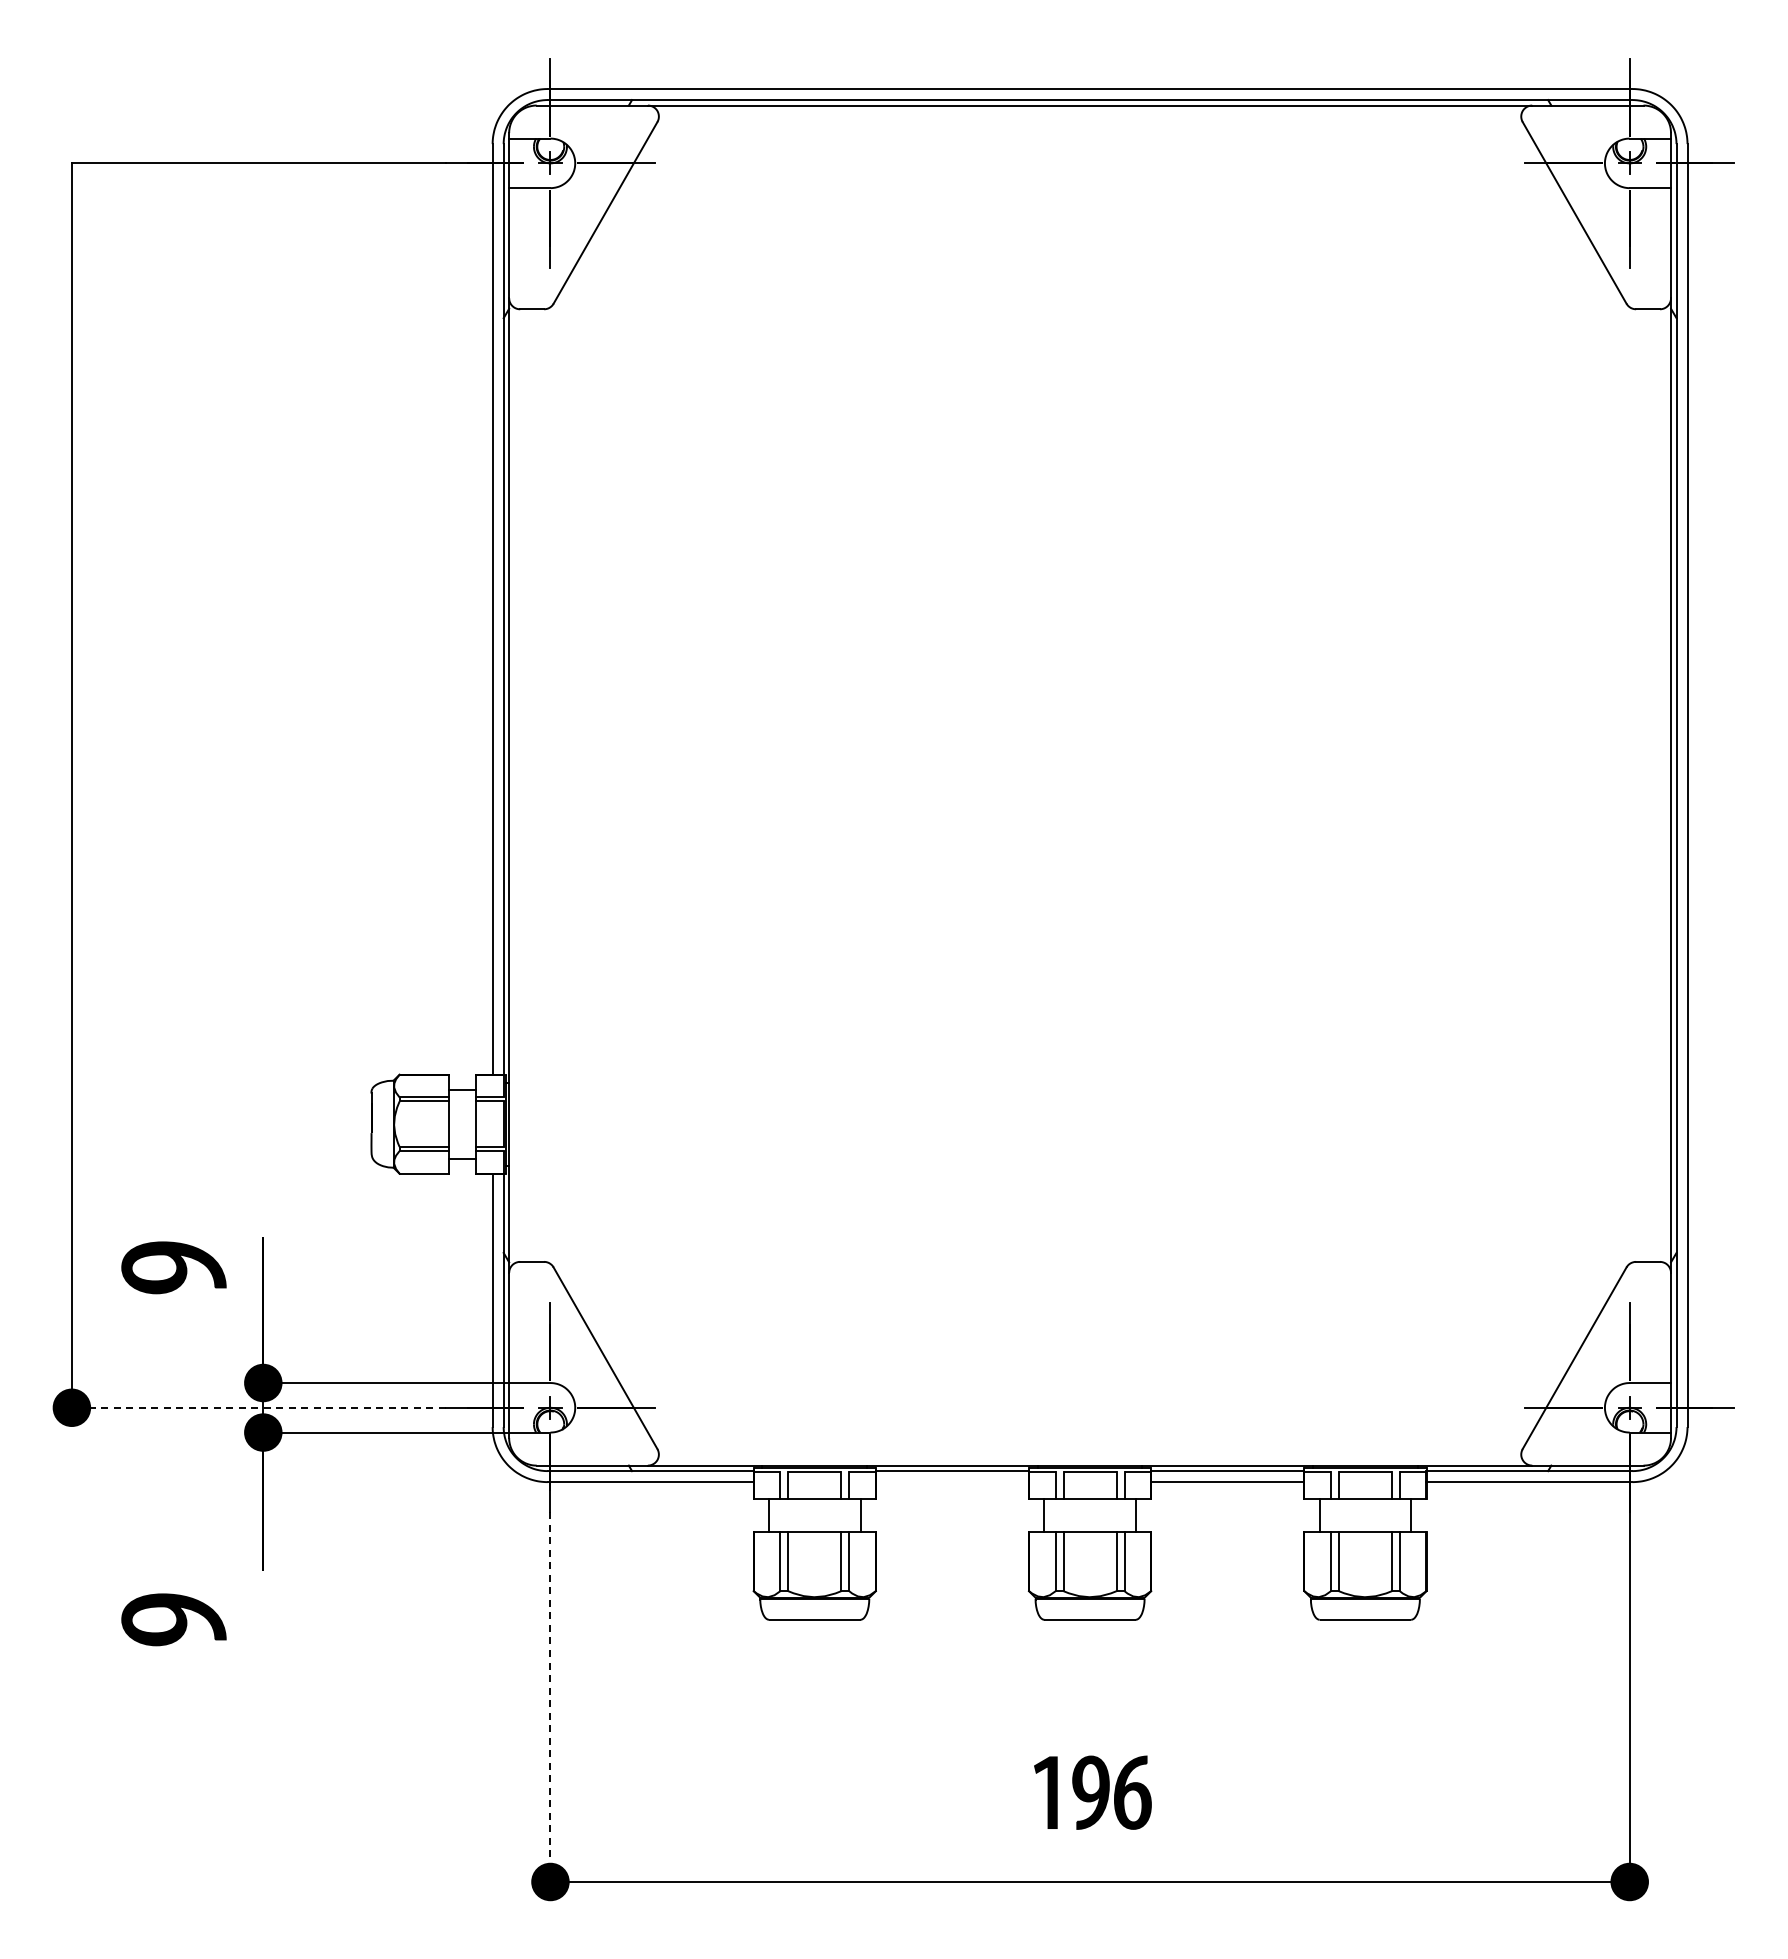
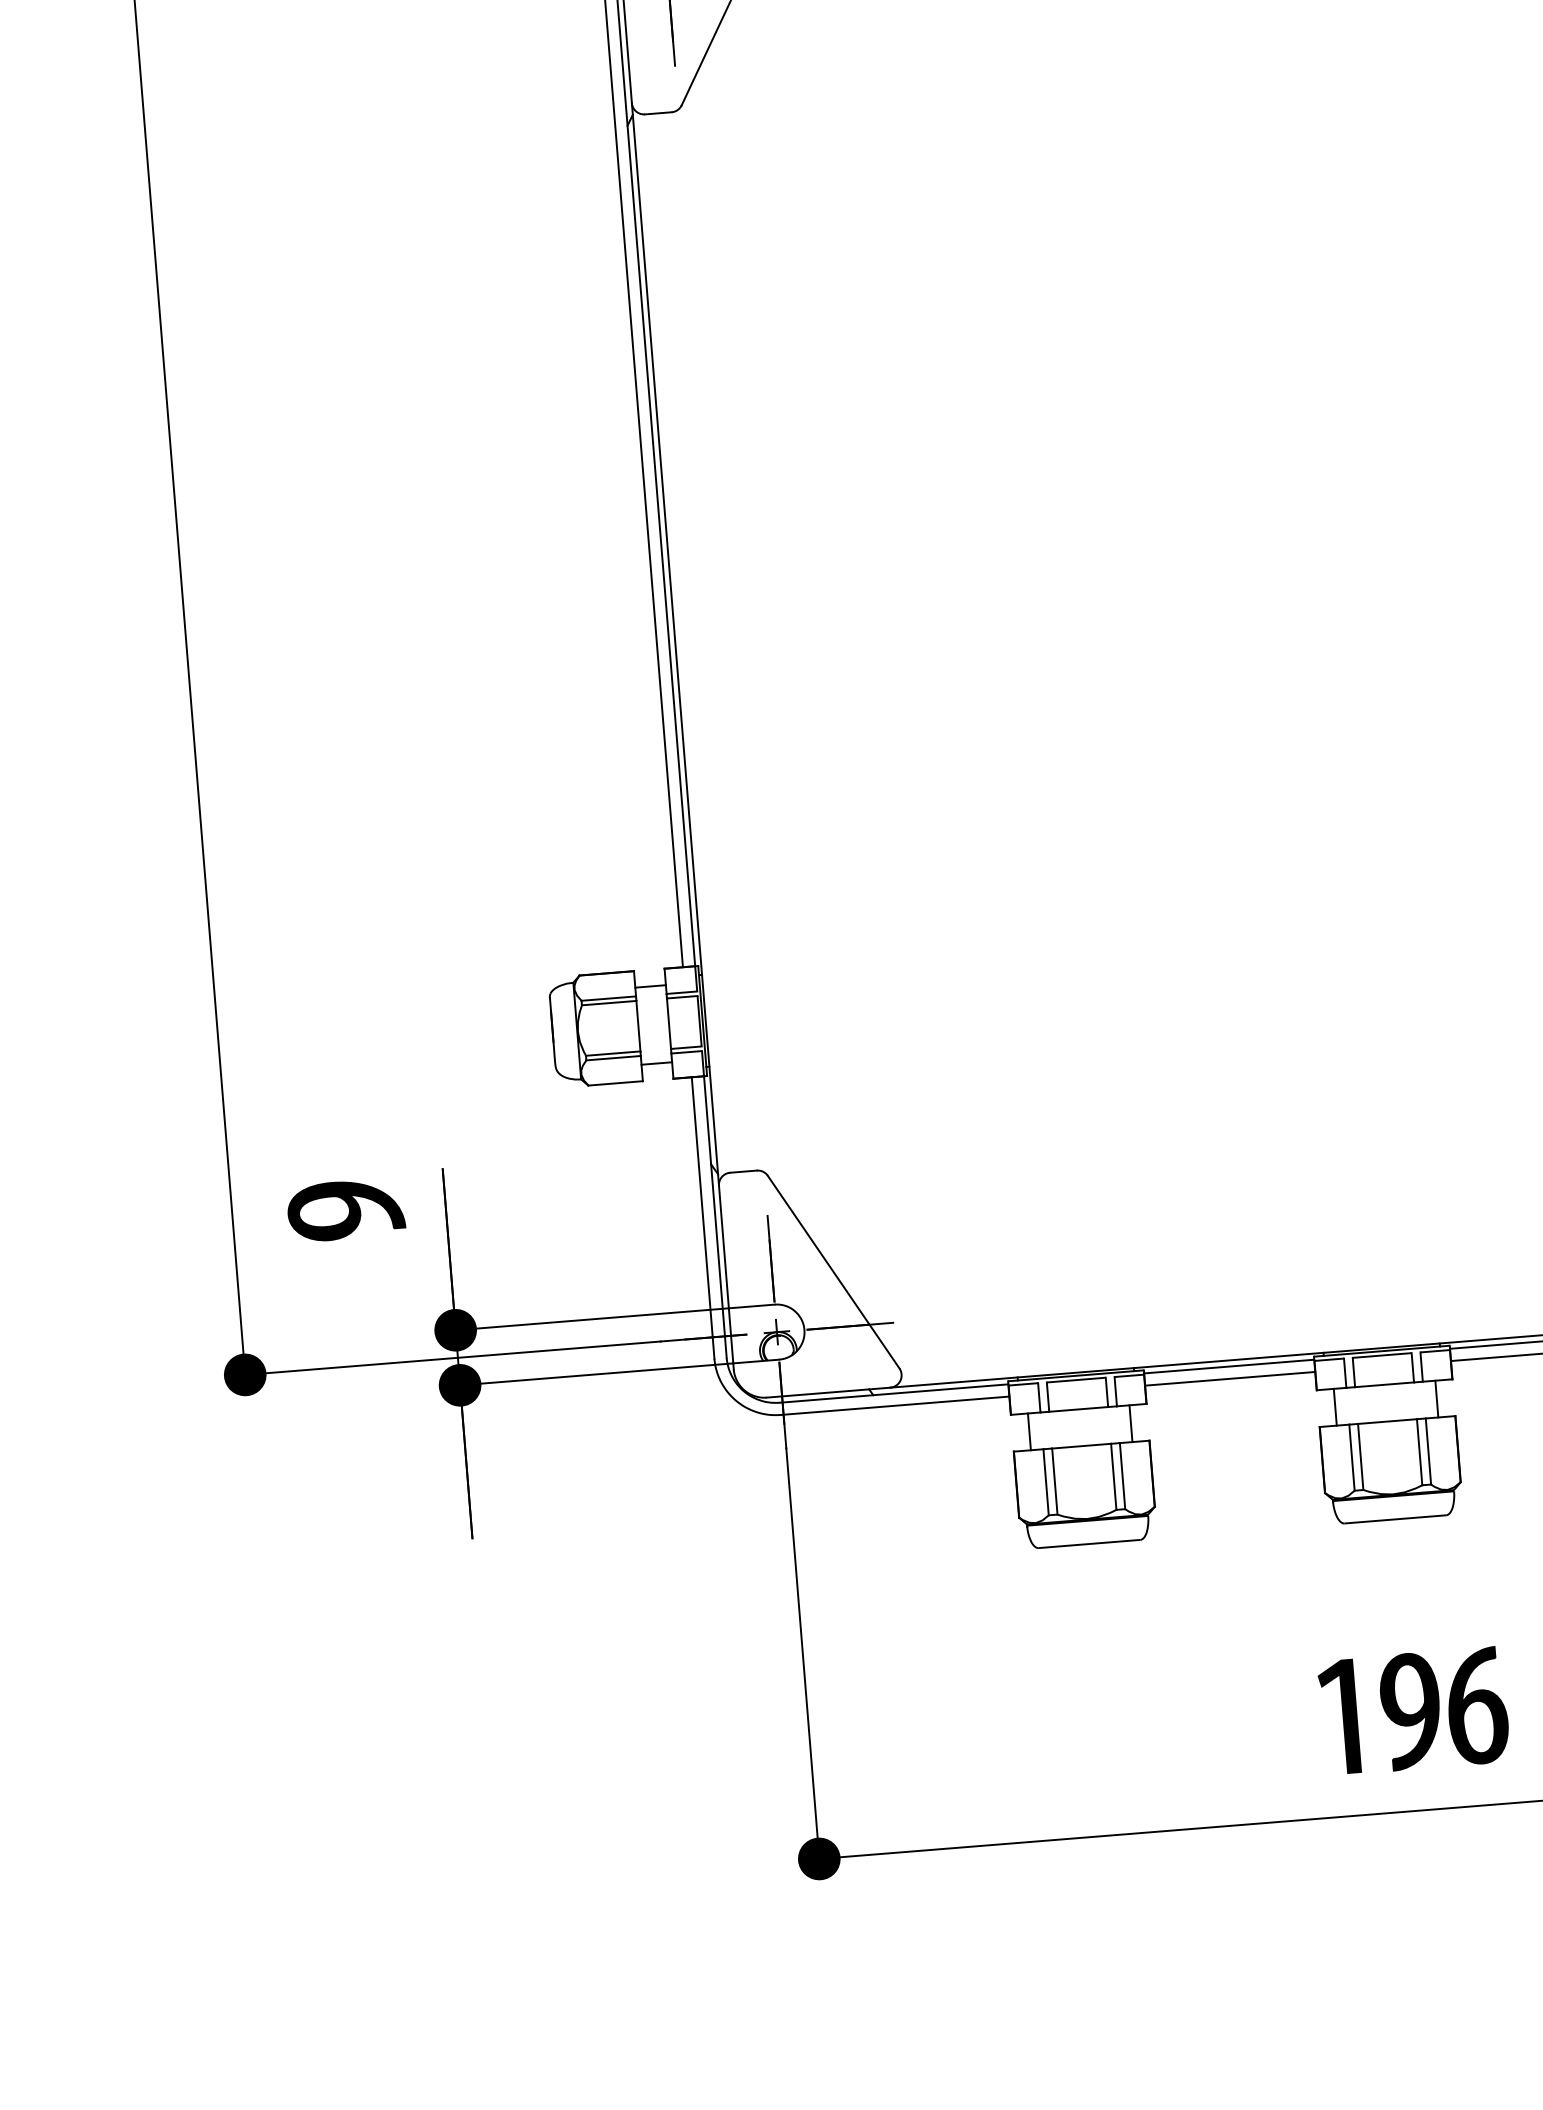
line: (258, 1407) -> (452, 1357), dashed -> solid
line: (951, 1482) -> (1229, 1379), added
part: (173, 1619) -> (377, 1601), removed
line: (550, 1697) -> (802, 1654), dashed -> solid
part: (1092, 1792) -> (1413, 1711), size x1.43

